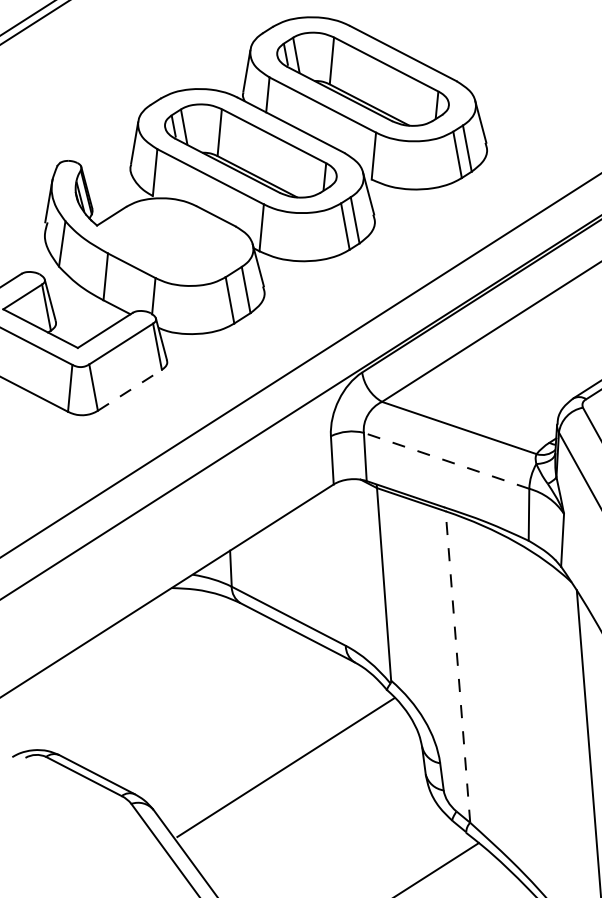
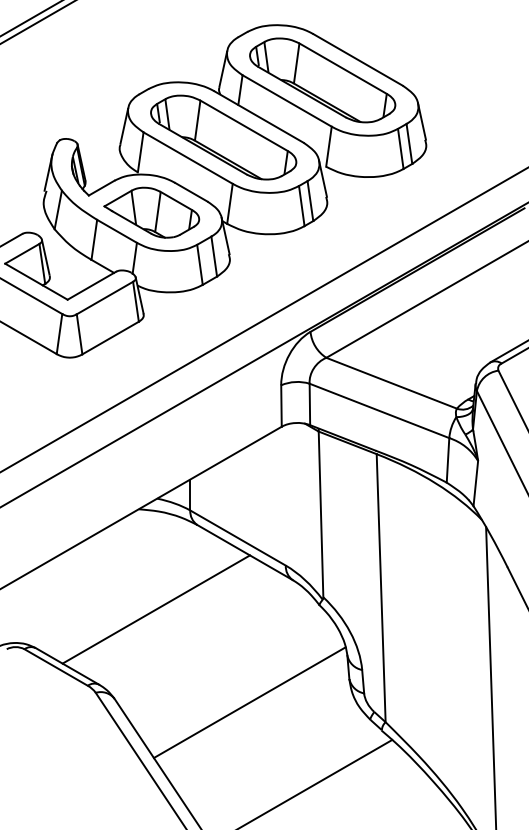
part: (170, 242) -> (151, 212), added
line: (129, 390) -> (110, 338), dashed -> solid
line: (446, 460) -> (379, 410), dashed -> solid
line: (458, 666) -> (381, 587), dashed -> solid
line: (197, 703) -> (156, 609), added
line: (285, 767) -> (249, 702), moved

